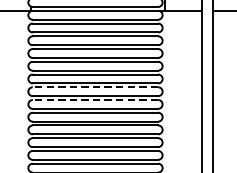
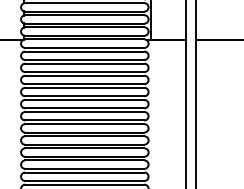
line: (95, 87) -> (84, 112), dashed -> solid
line: (95, 100) -> (84, 124), dashed -> solid

